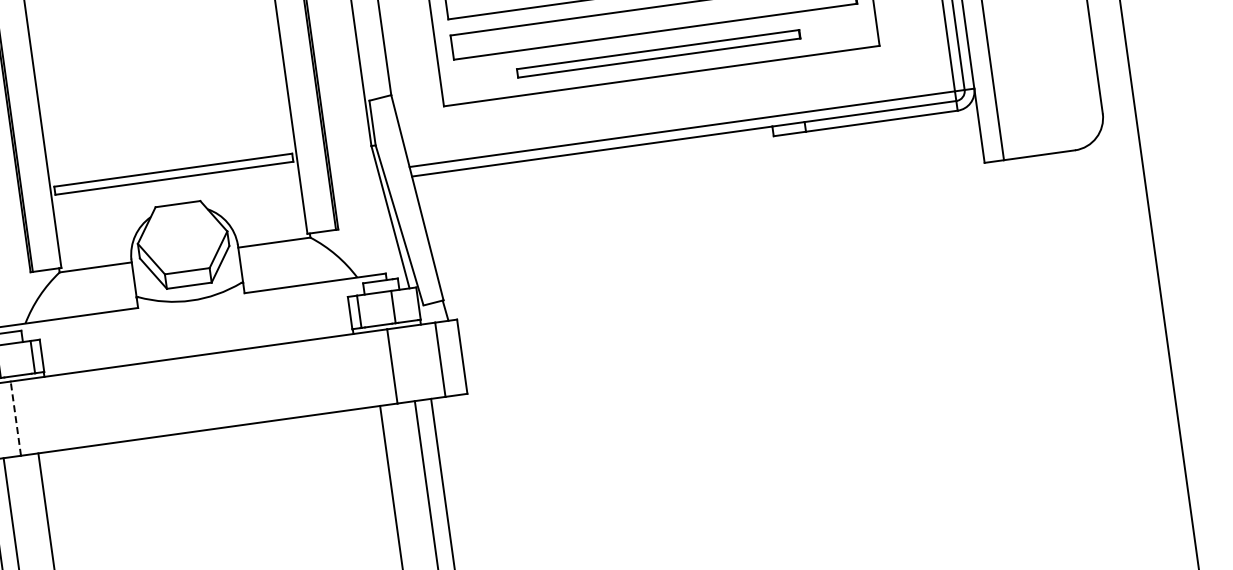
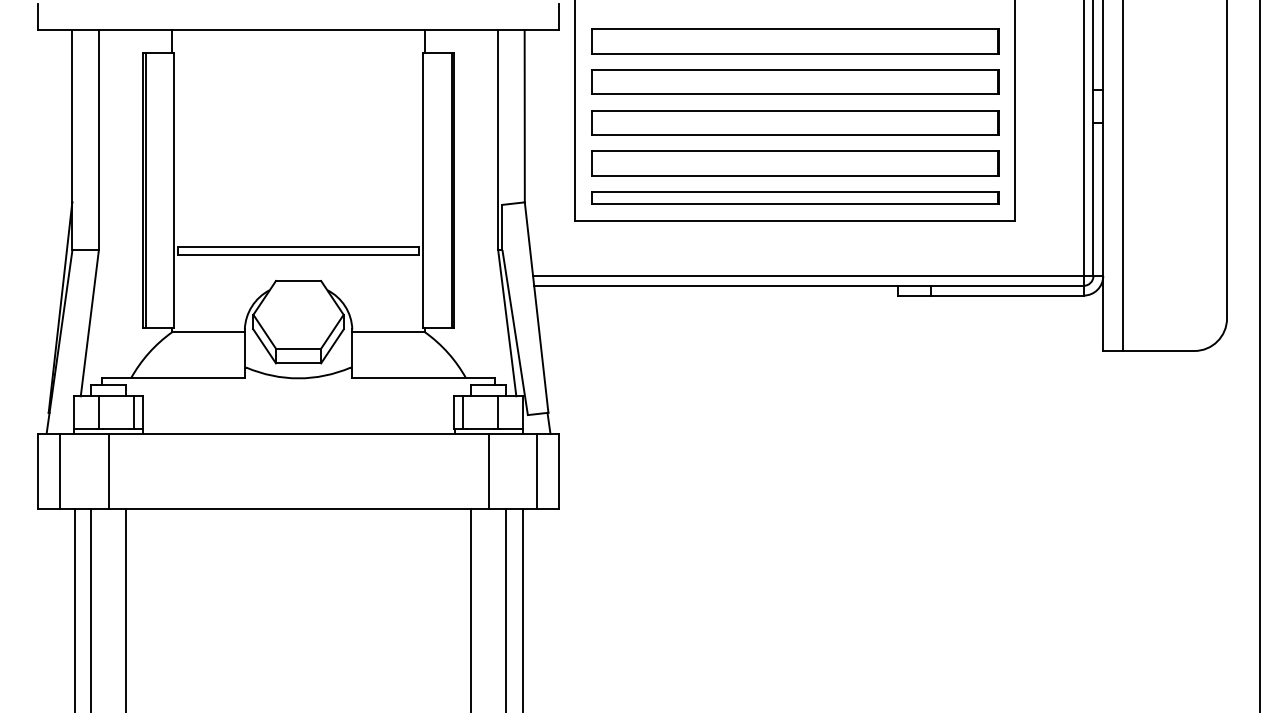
part: (658, 53) -> (795, 197), size x1.43
line: (15, 417) -> (108, 470), dashed -> solid

